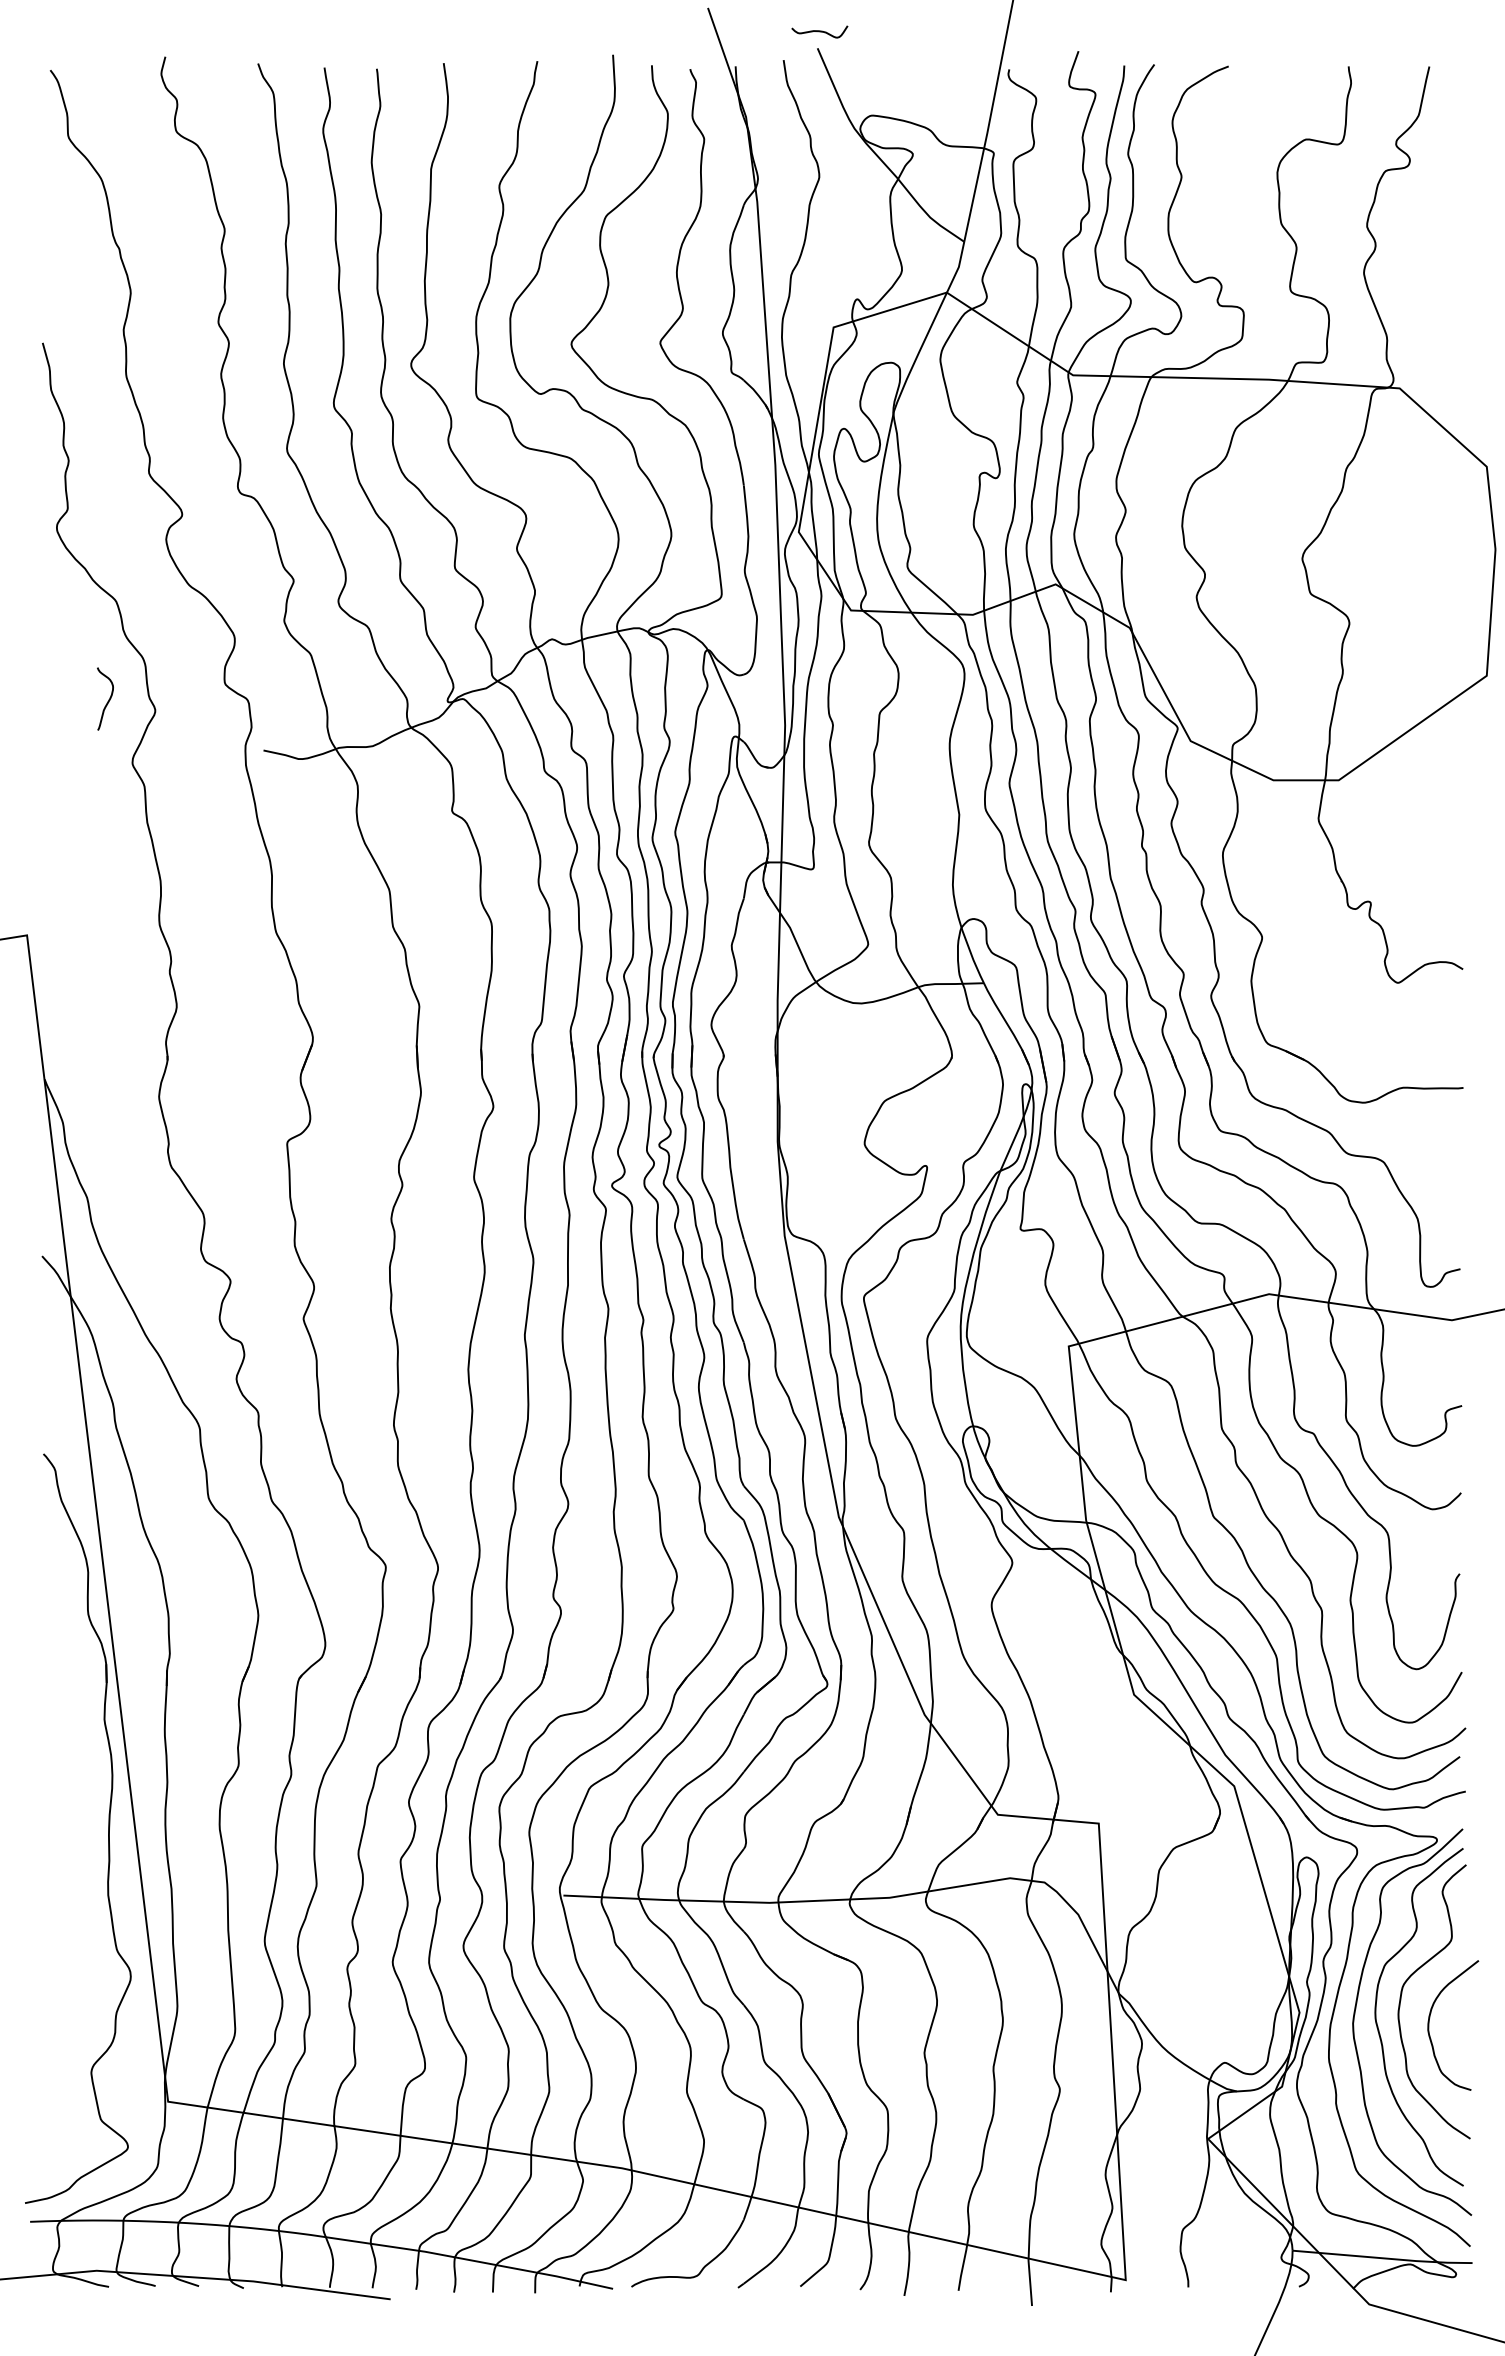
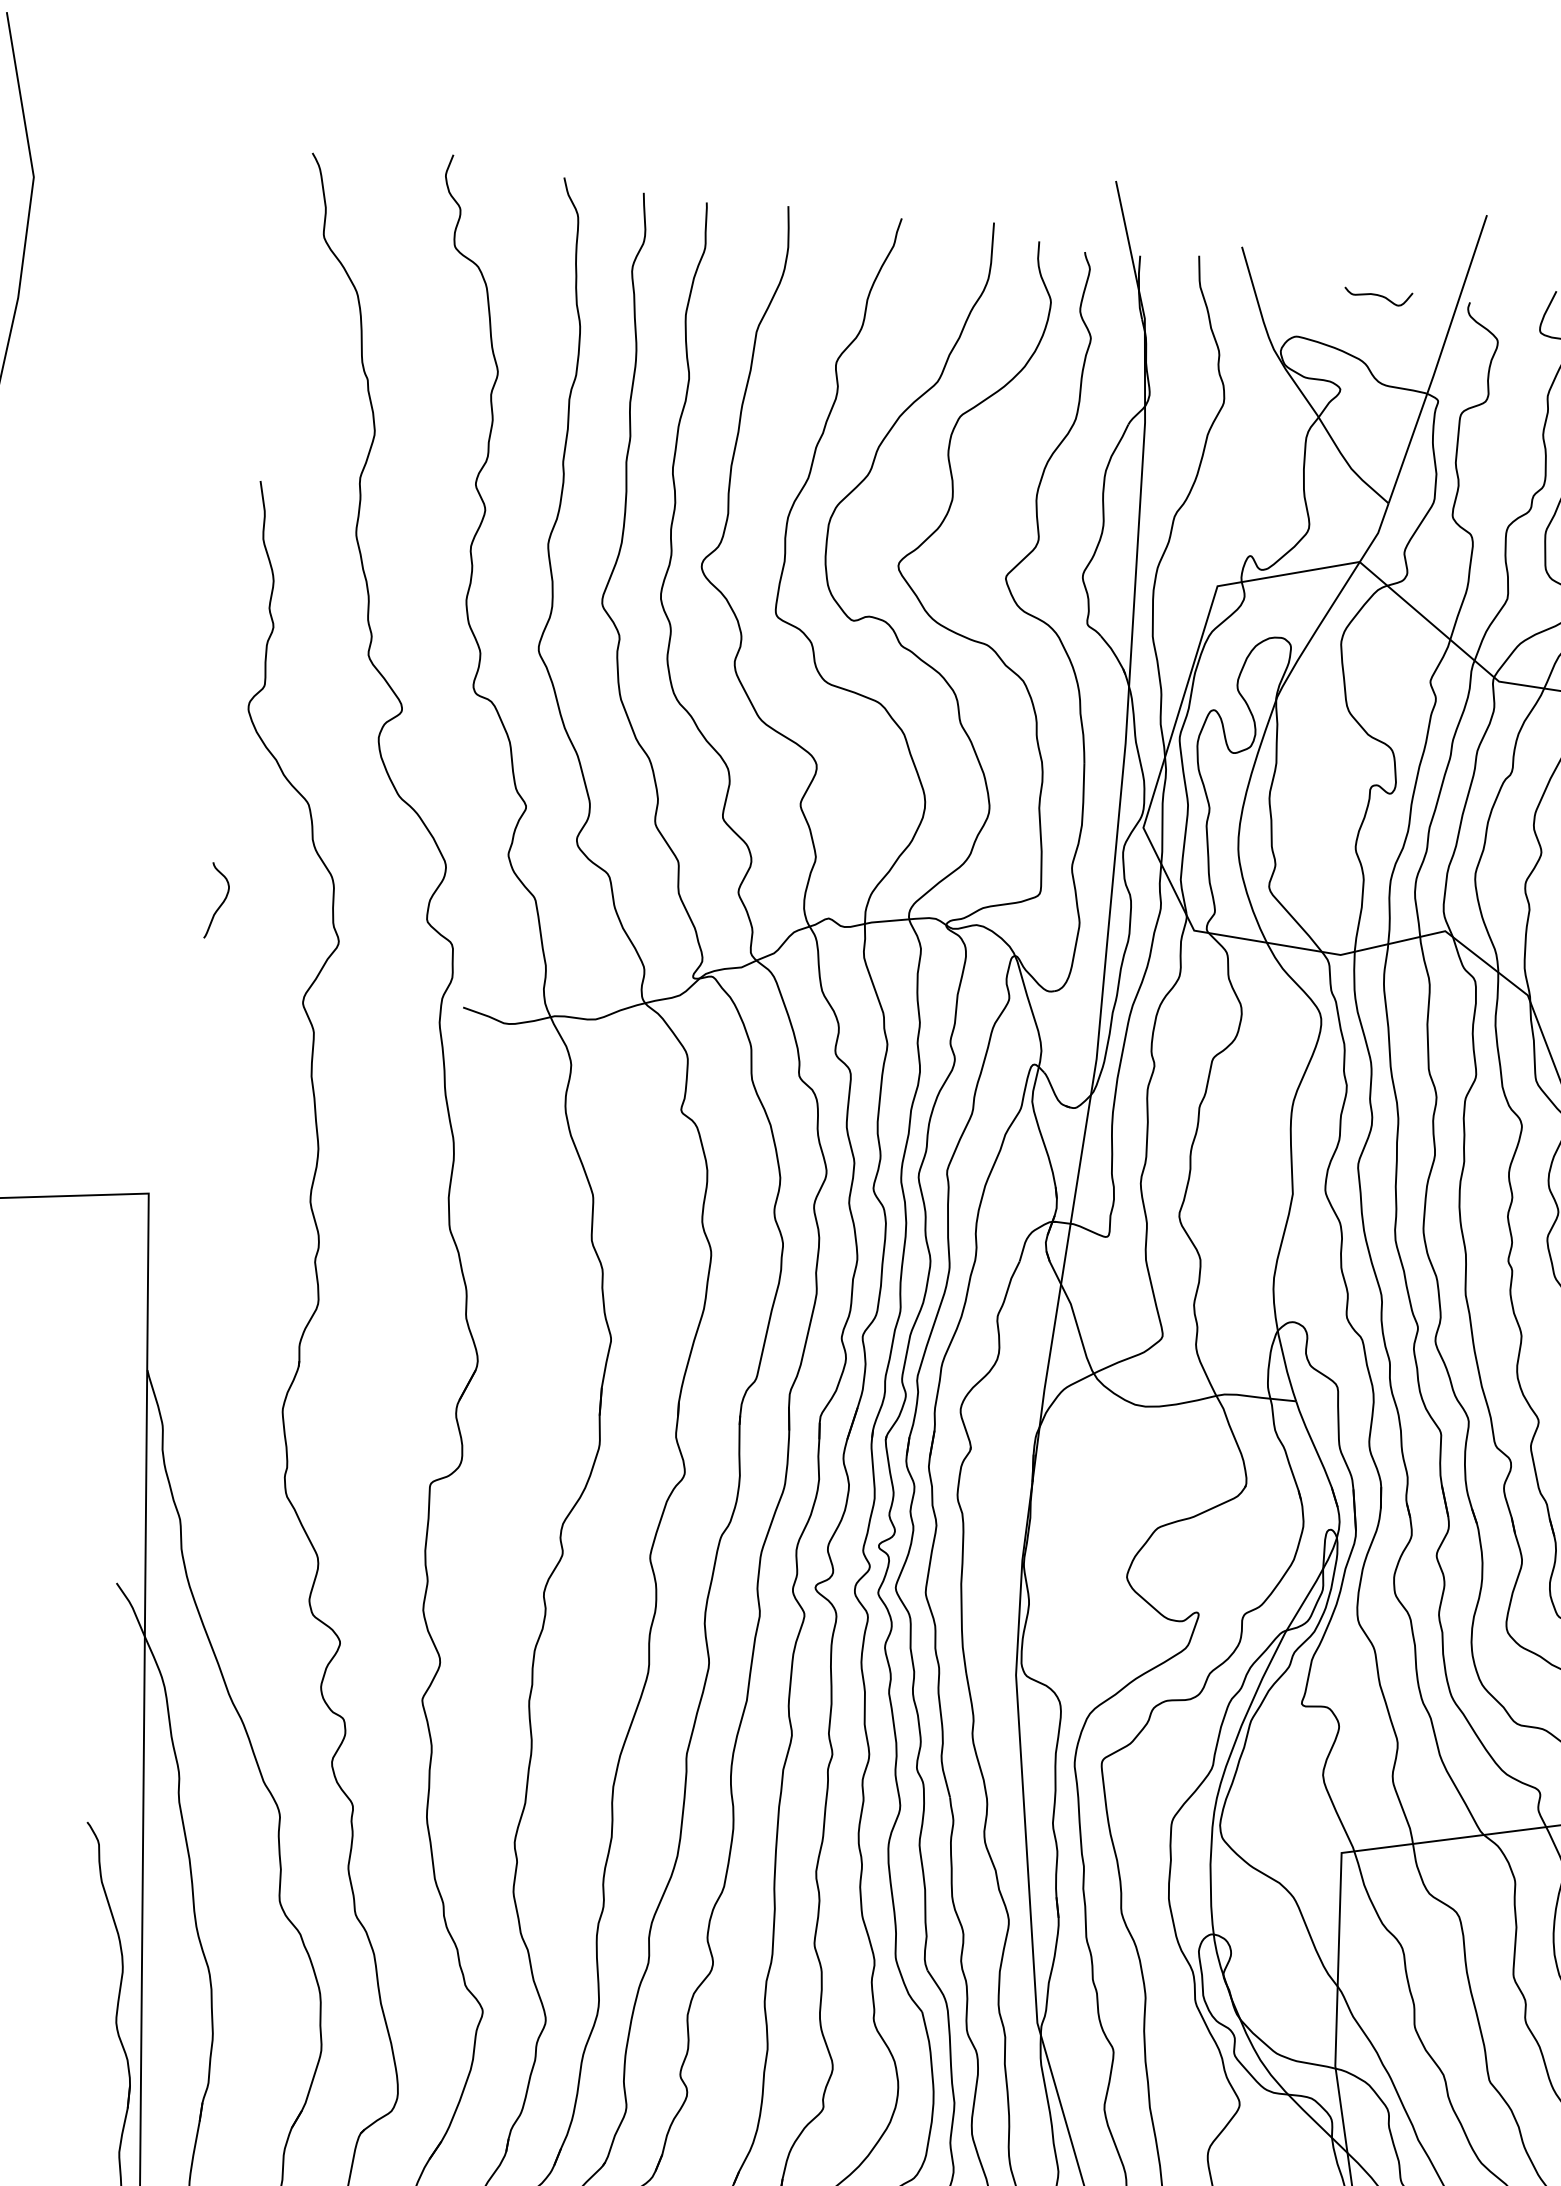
curve: (819, 31) -> (1377, 295), moved
curve: (108, 699) -> (221, 902), moved

